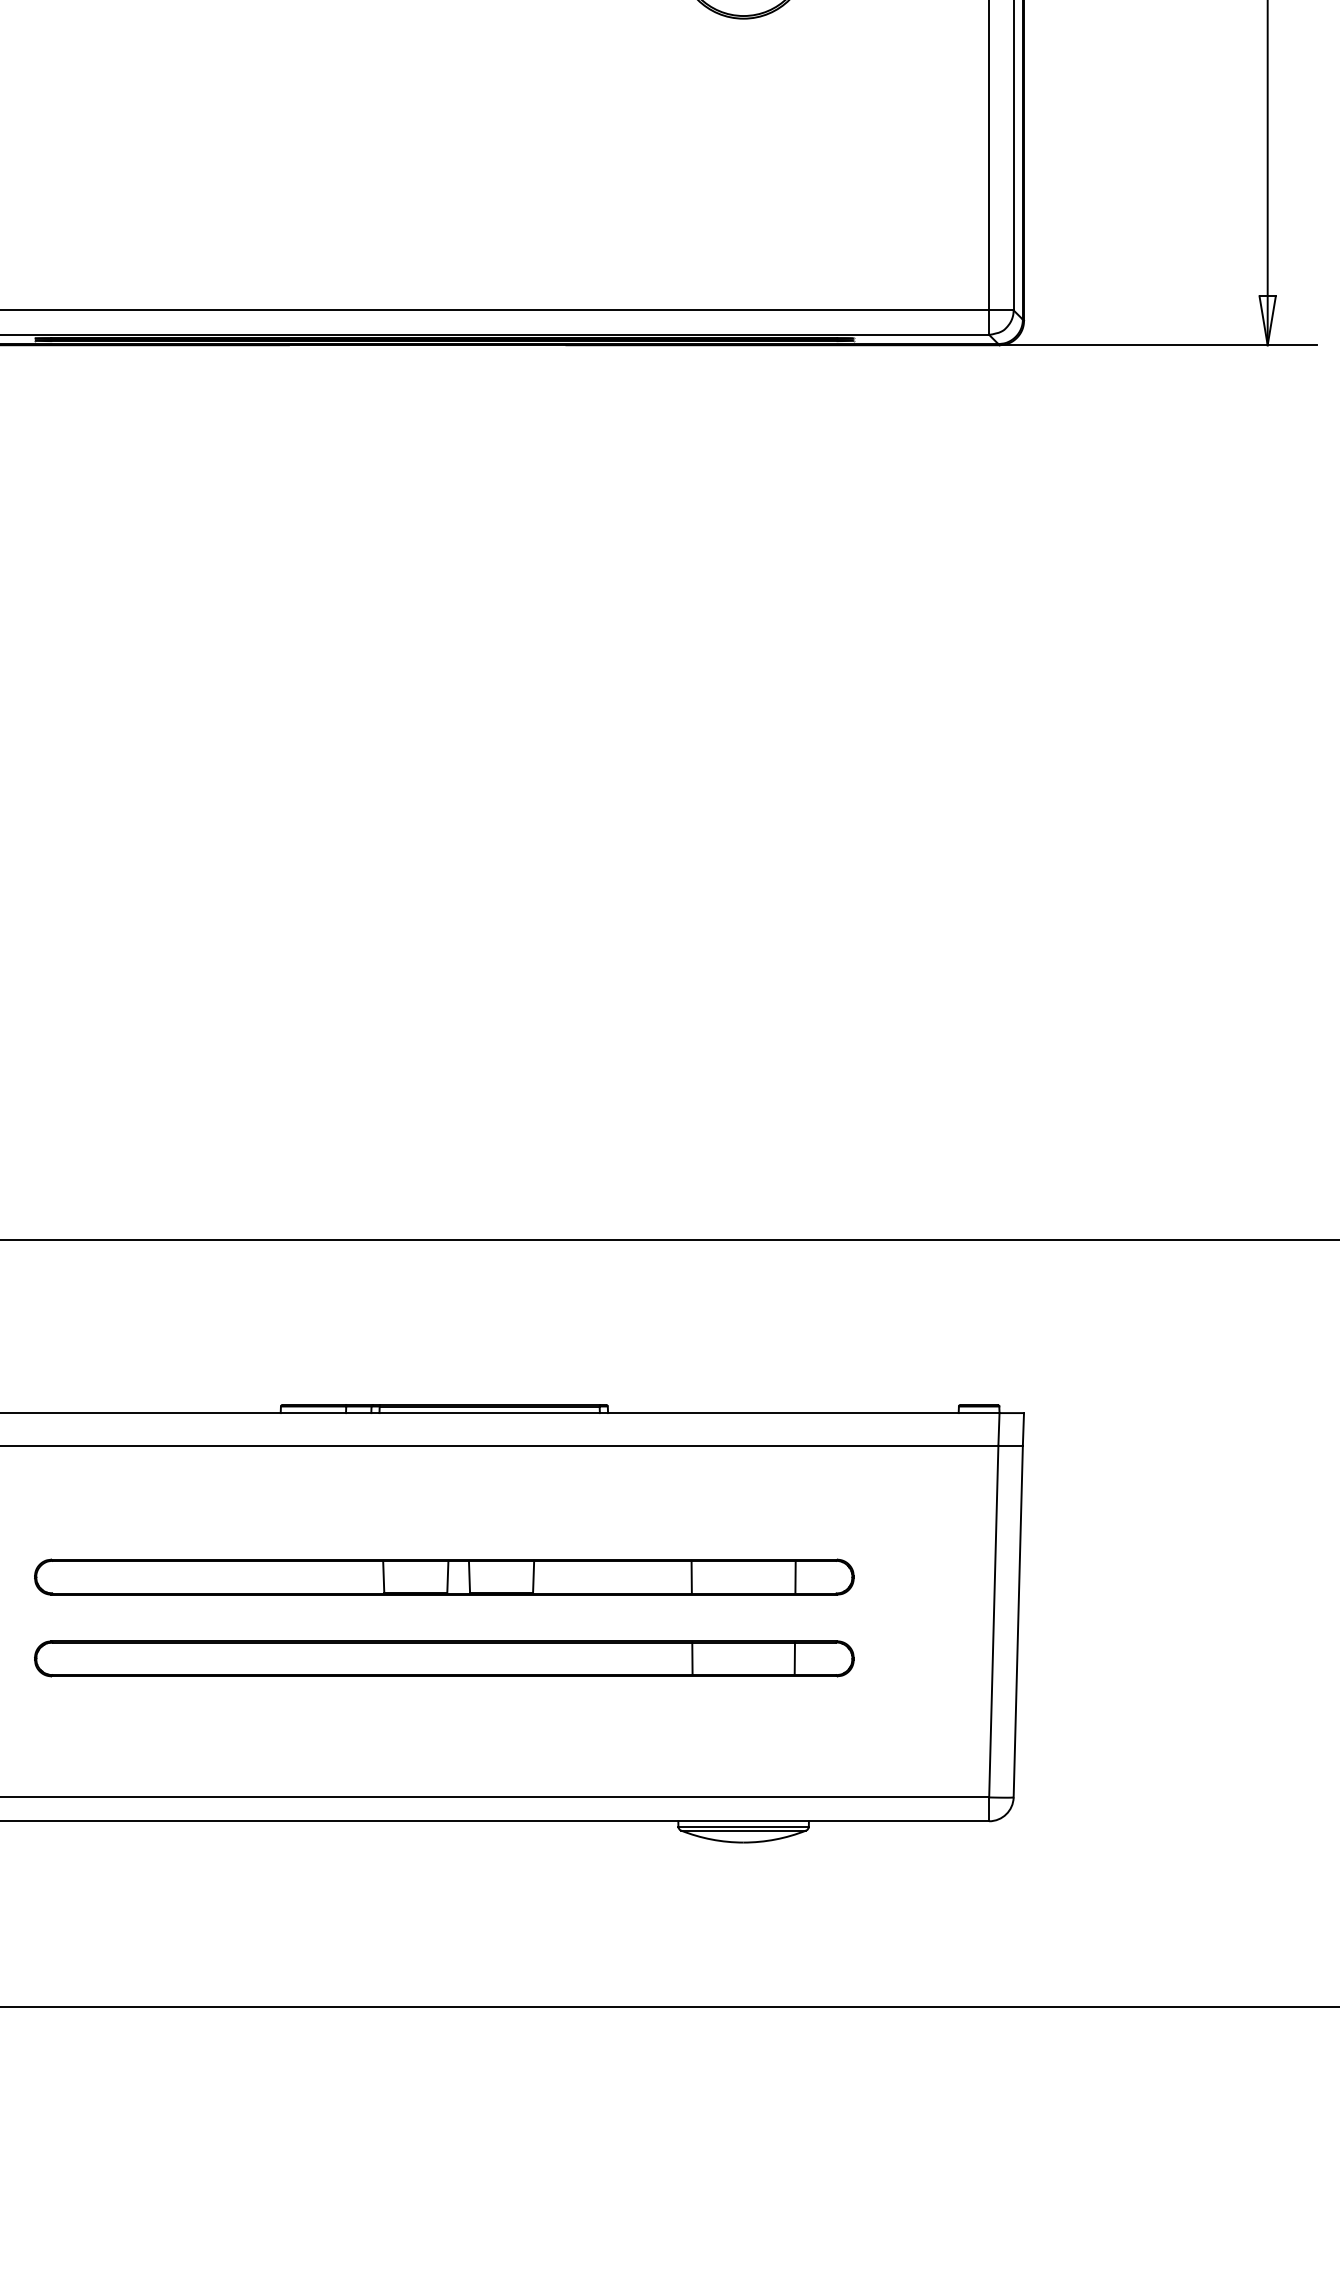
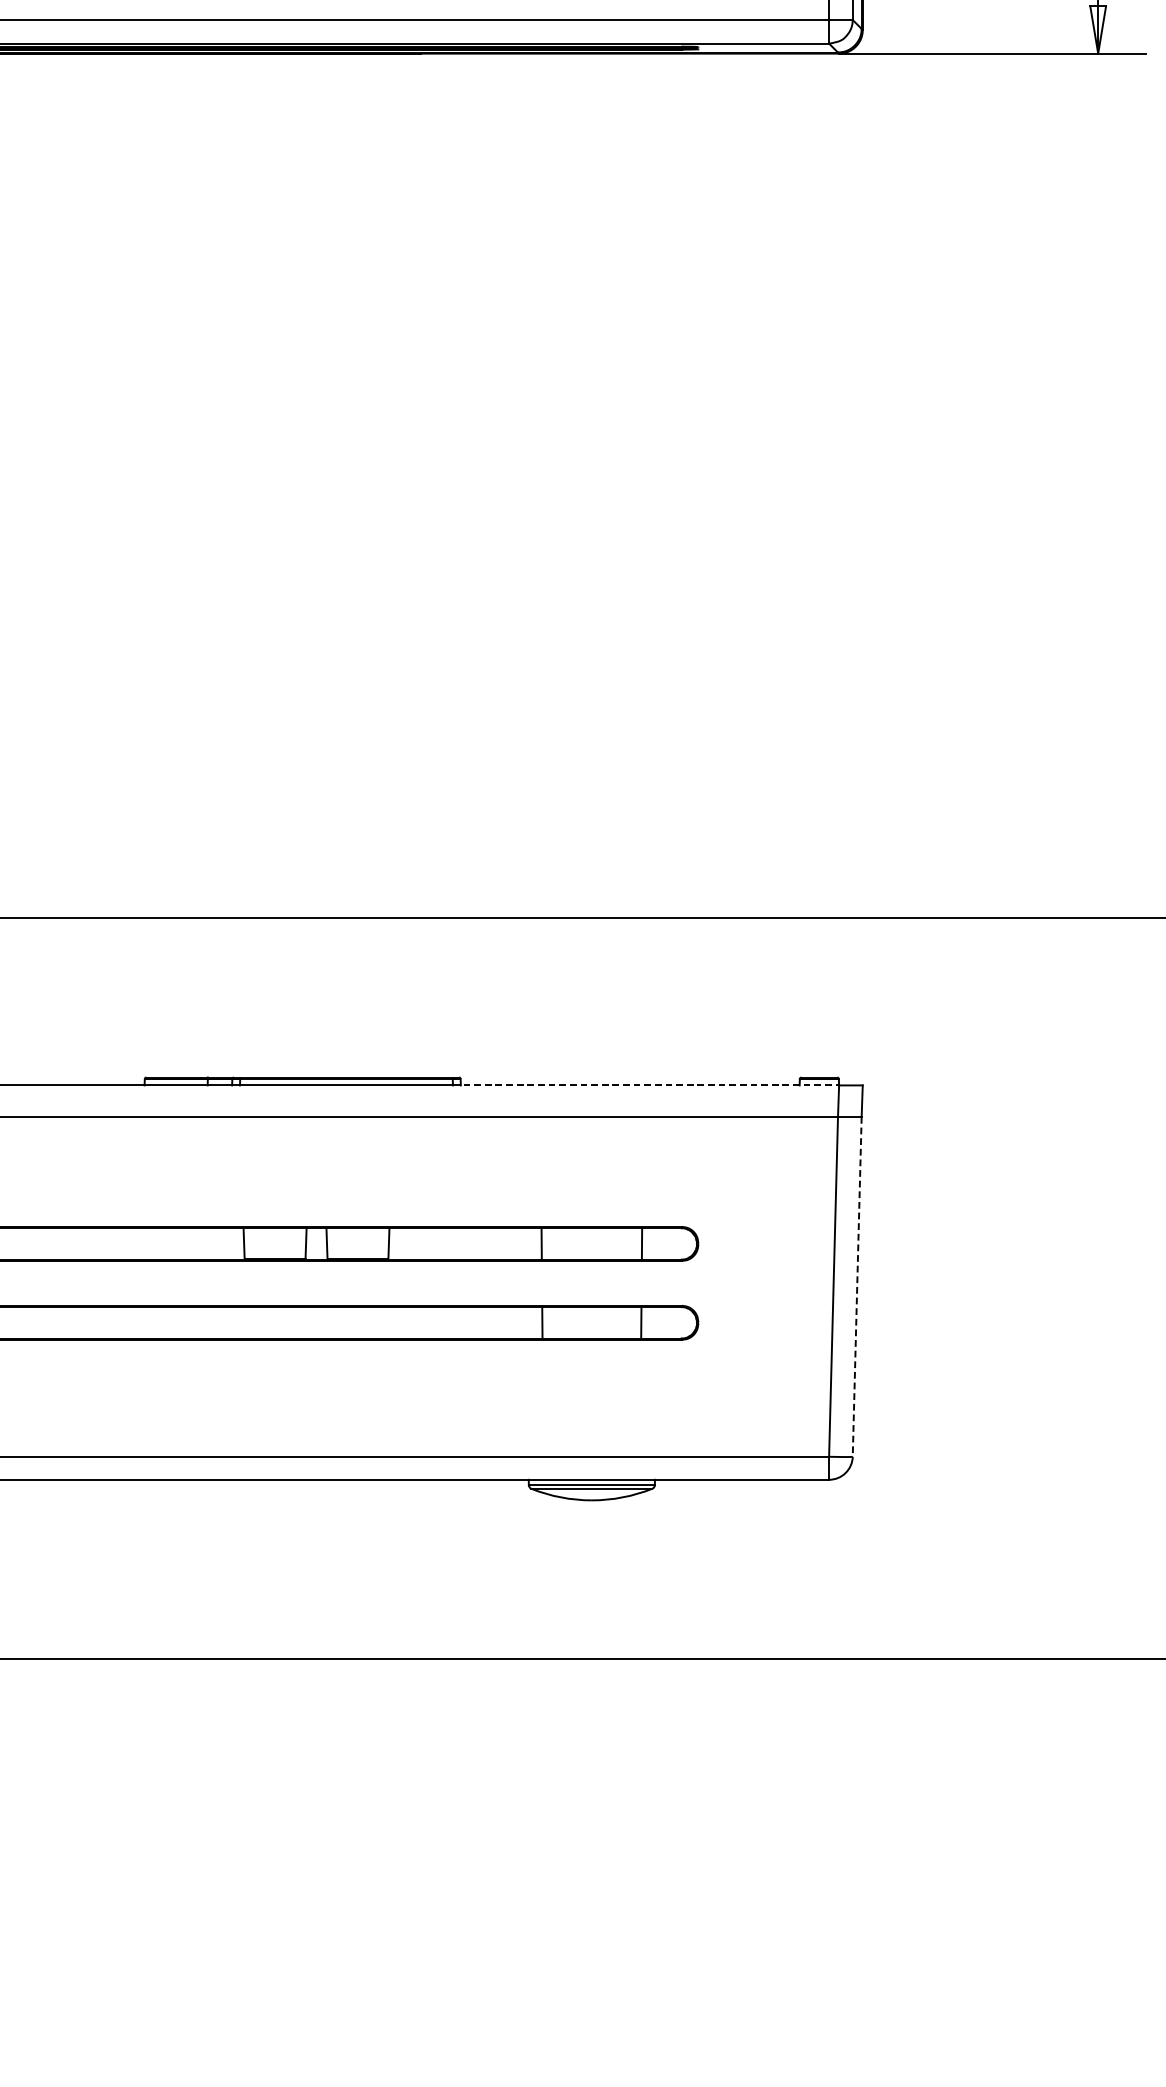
line: (799, 1413) -> (645, 1085), solid -> dashed
line: (1018, 1621) -> (857, 1286), solid -> dashed

